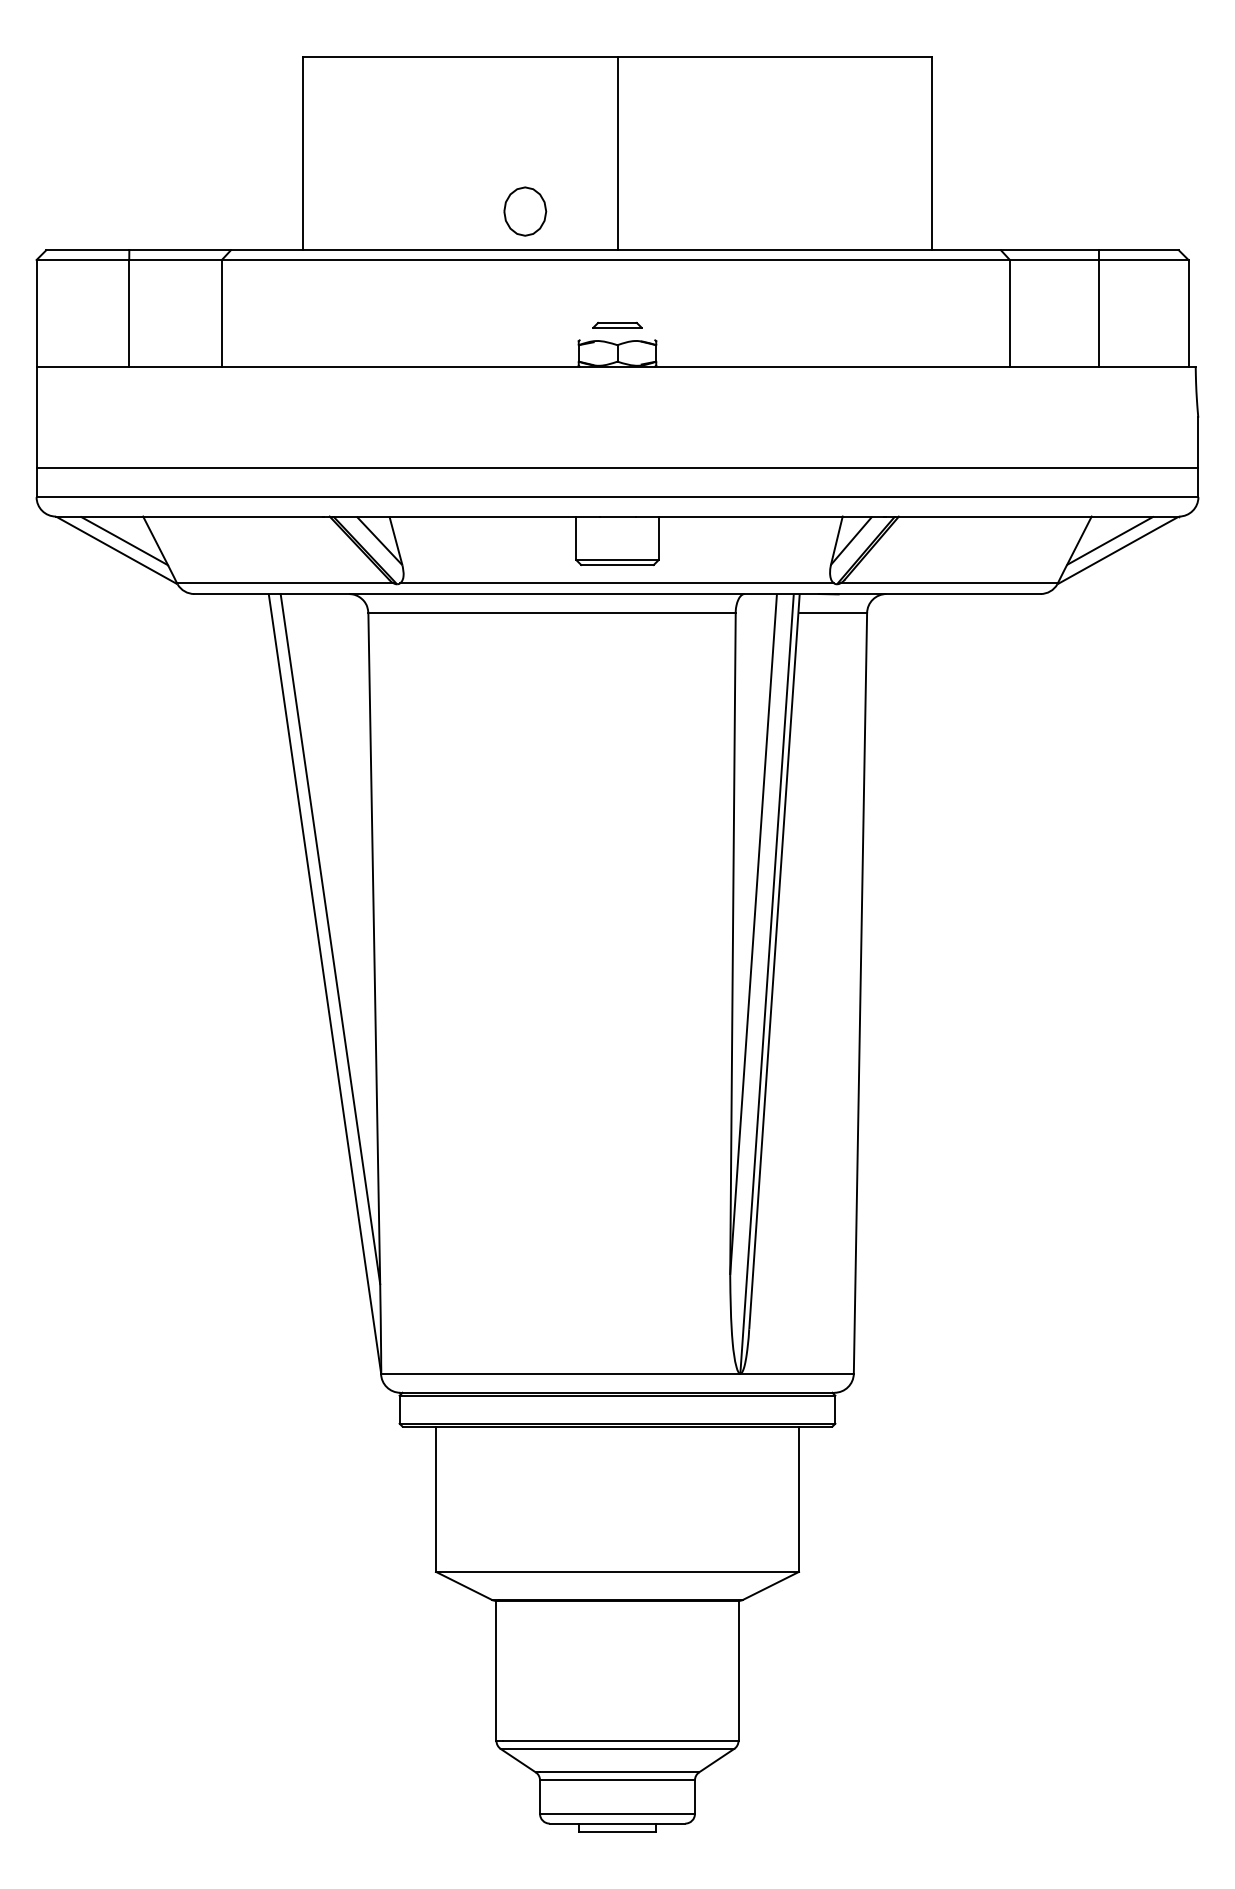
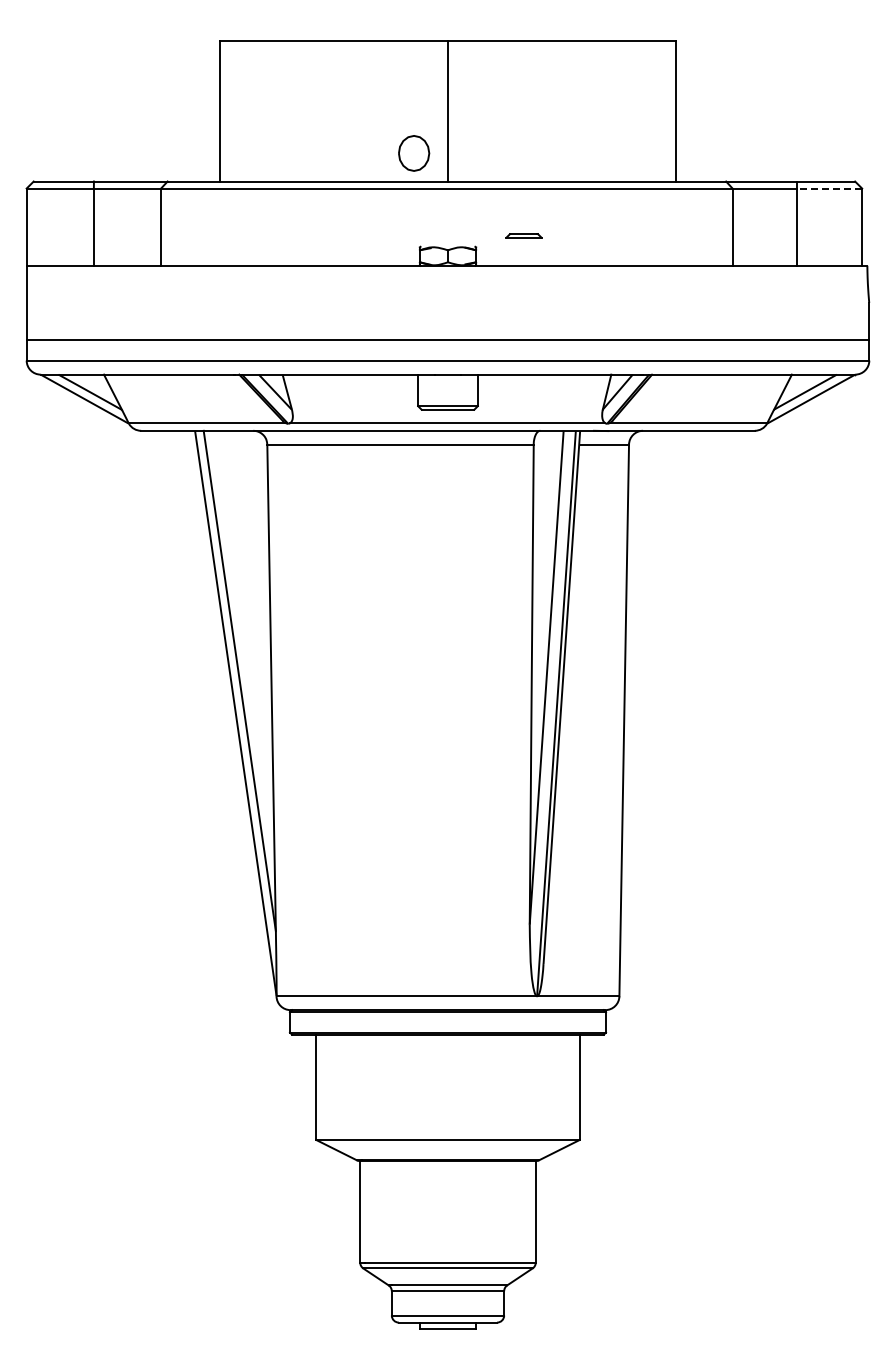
part: (525, 211) -> (414, 153), moved
line: (1143, 259) -> (829, 188), solid -> dashed
part: (616, 324) -> (523, 235), moved

